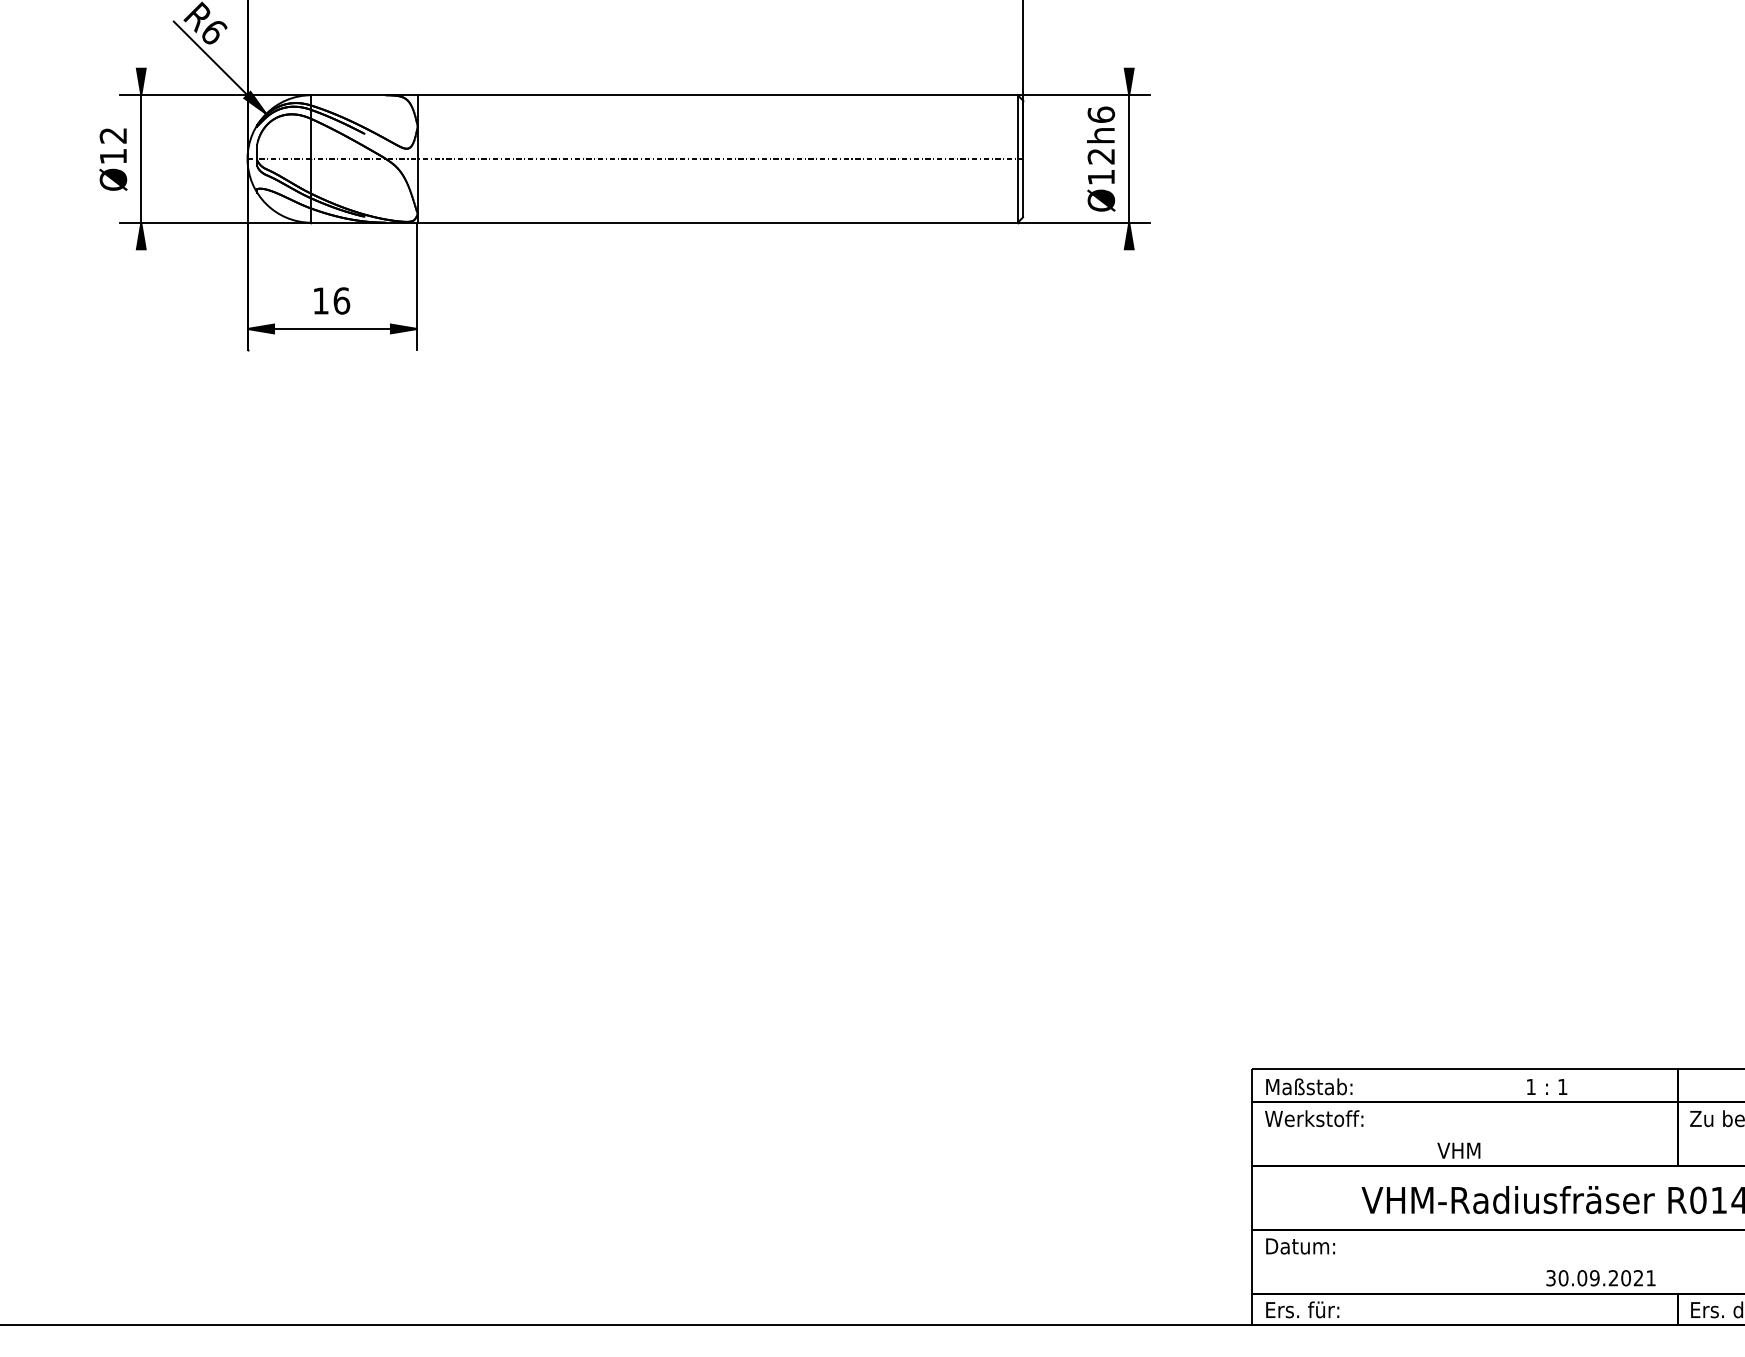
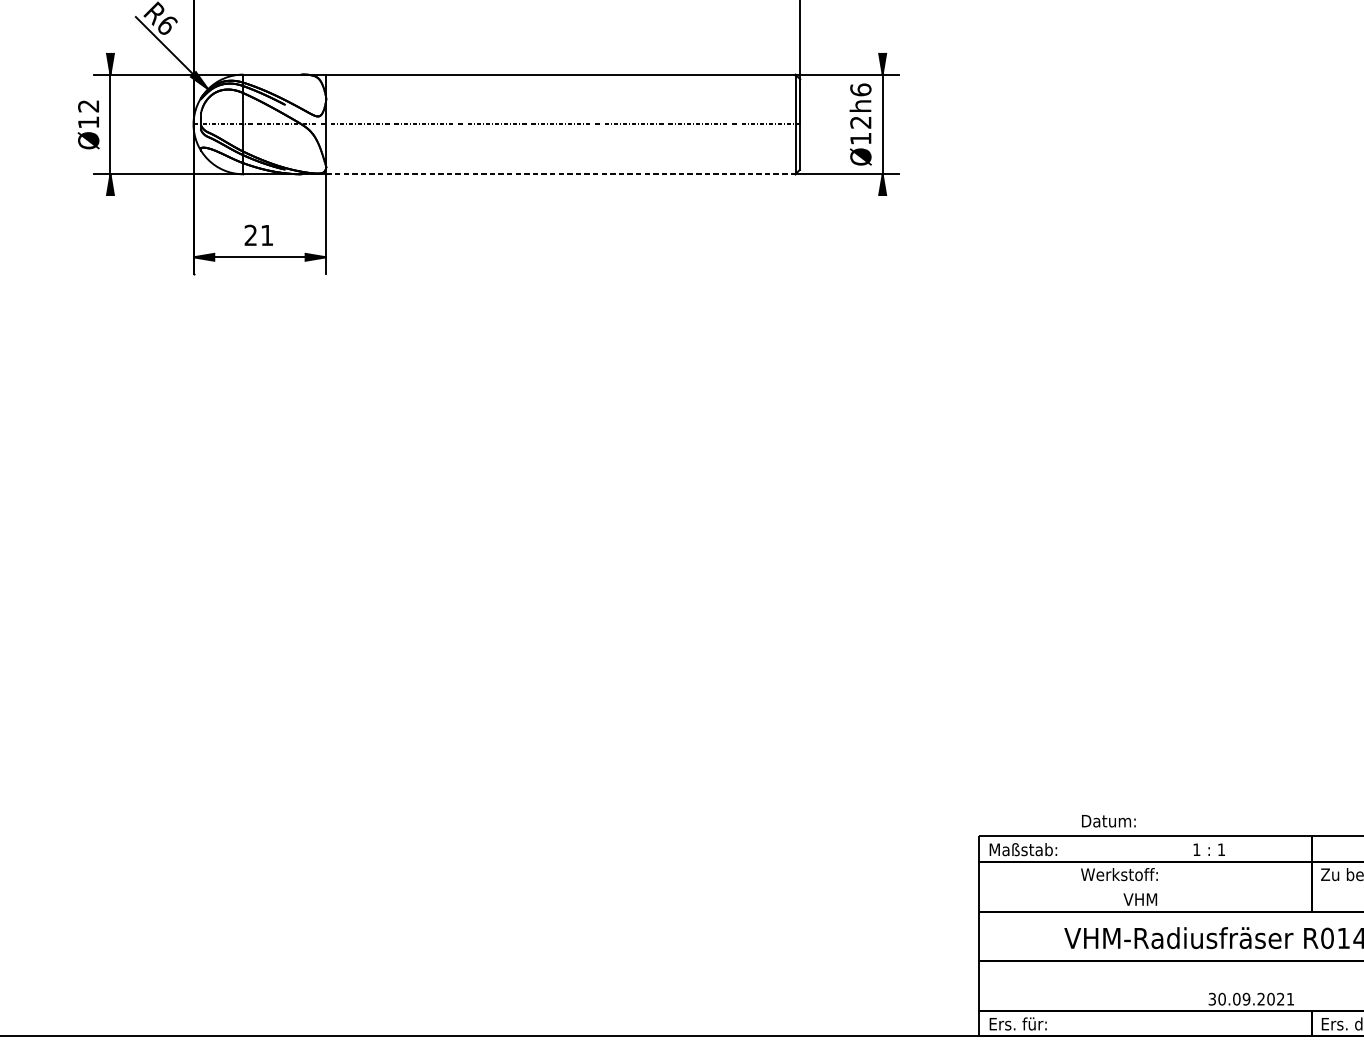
line: (718, 222) -> (561, 174), solid -> dashed
text: (331, 300) -> (259, 235), 16 -> 21
text: (1314, 1118) -> (1119, 874), moved
text: (1300, 1246) -> (1108, 821), moved

